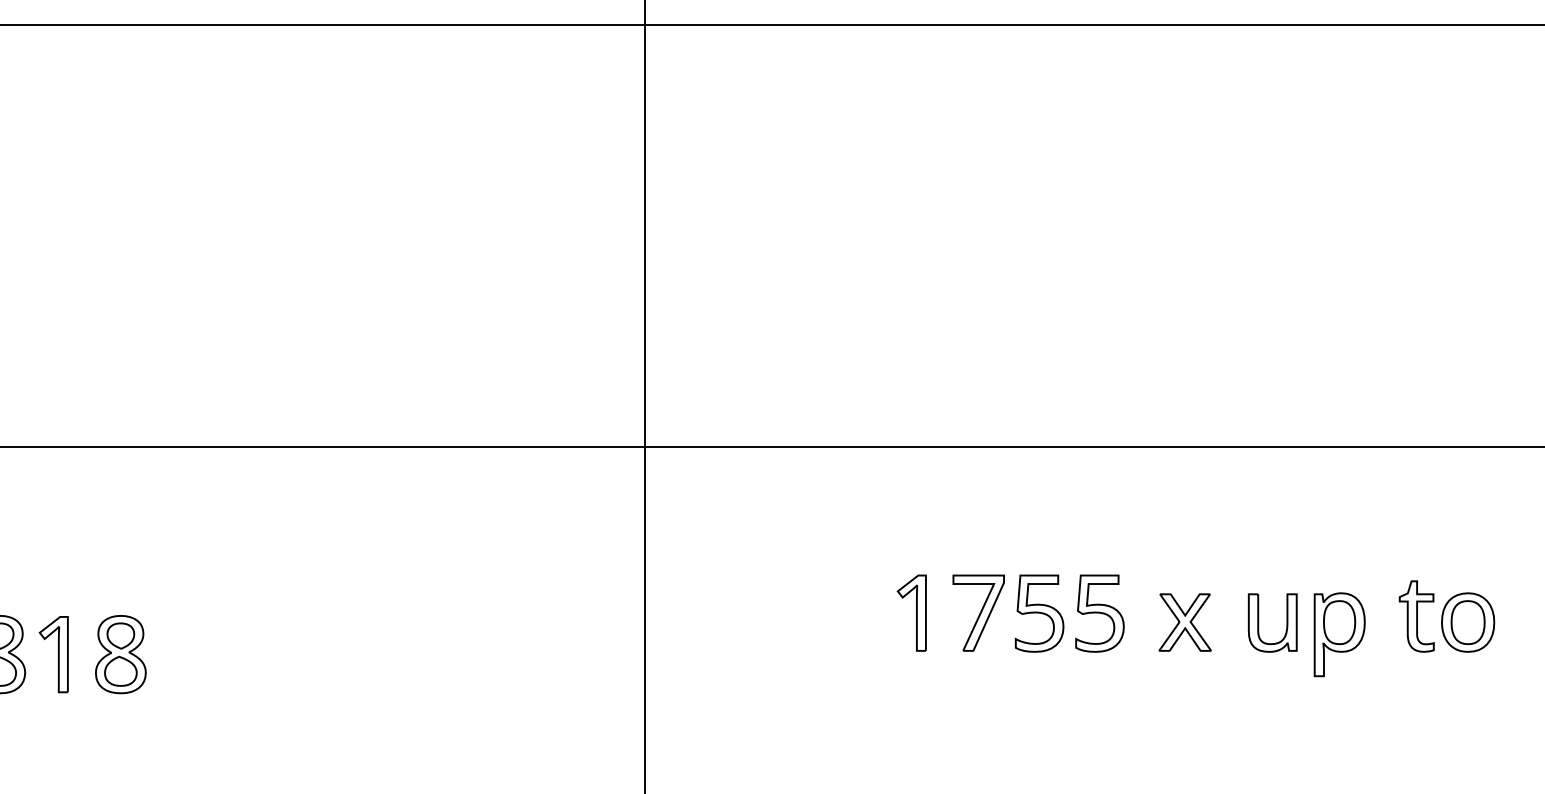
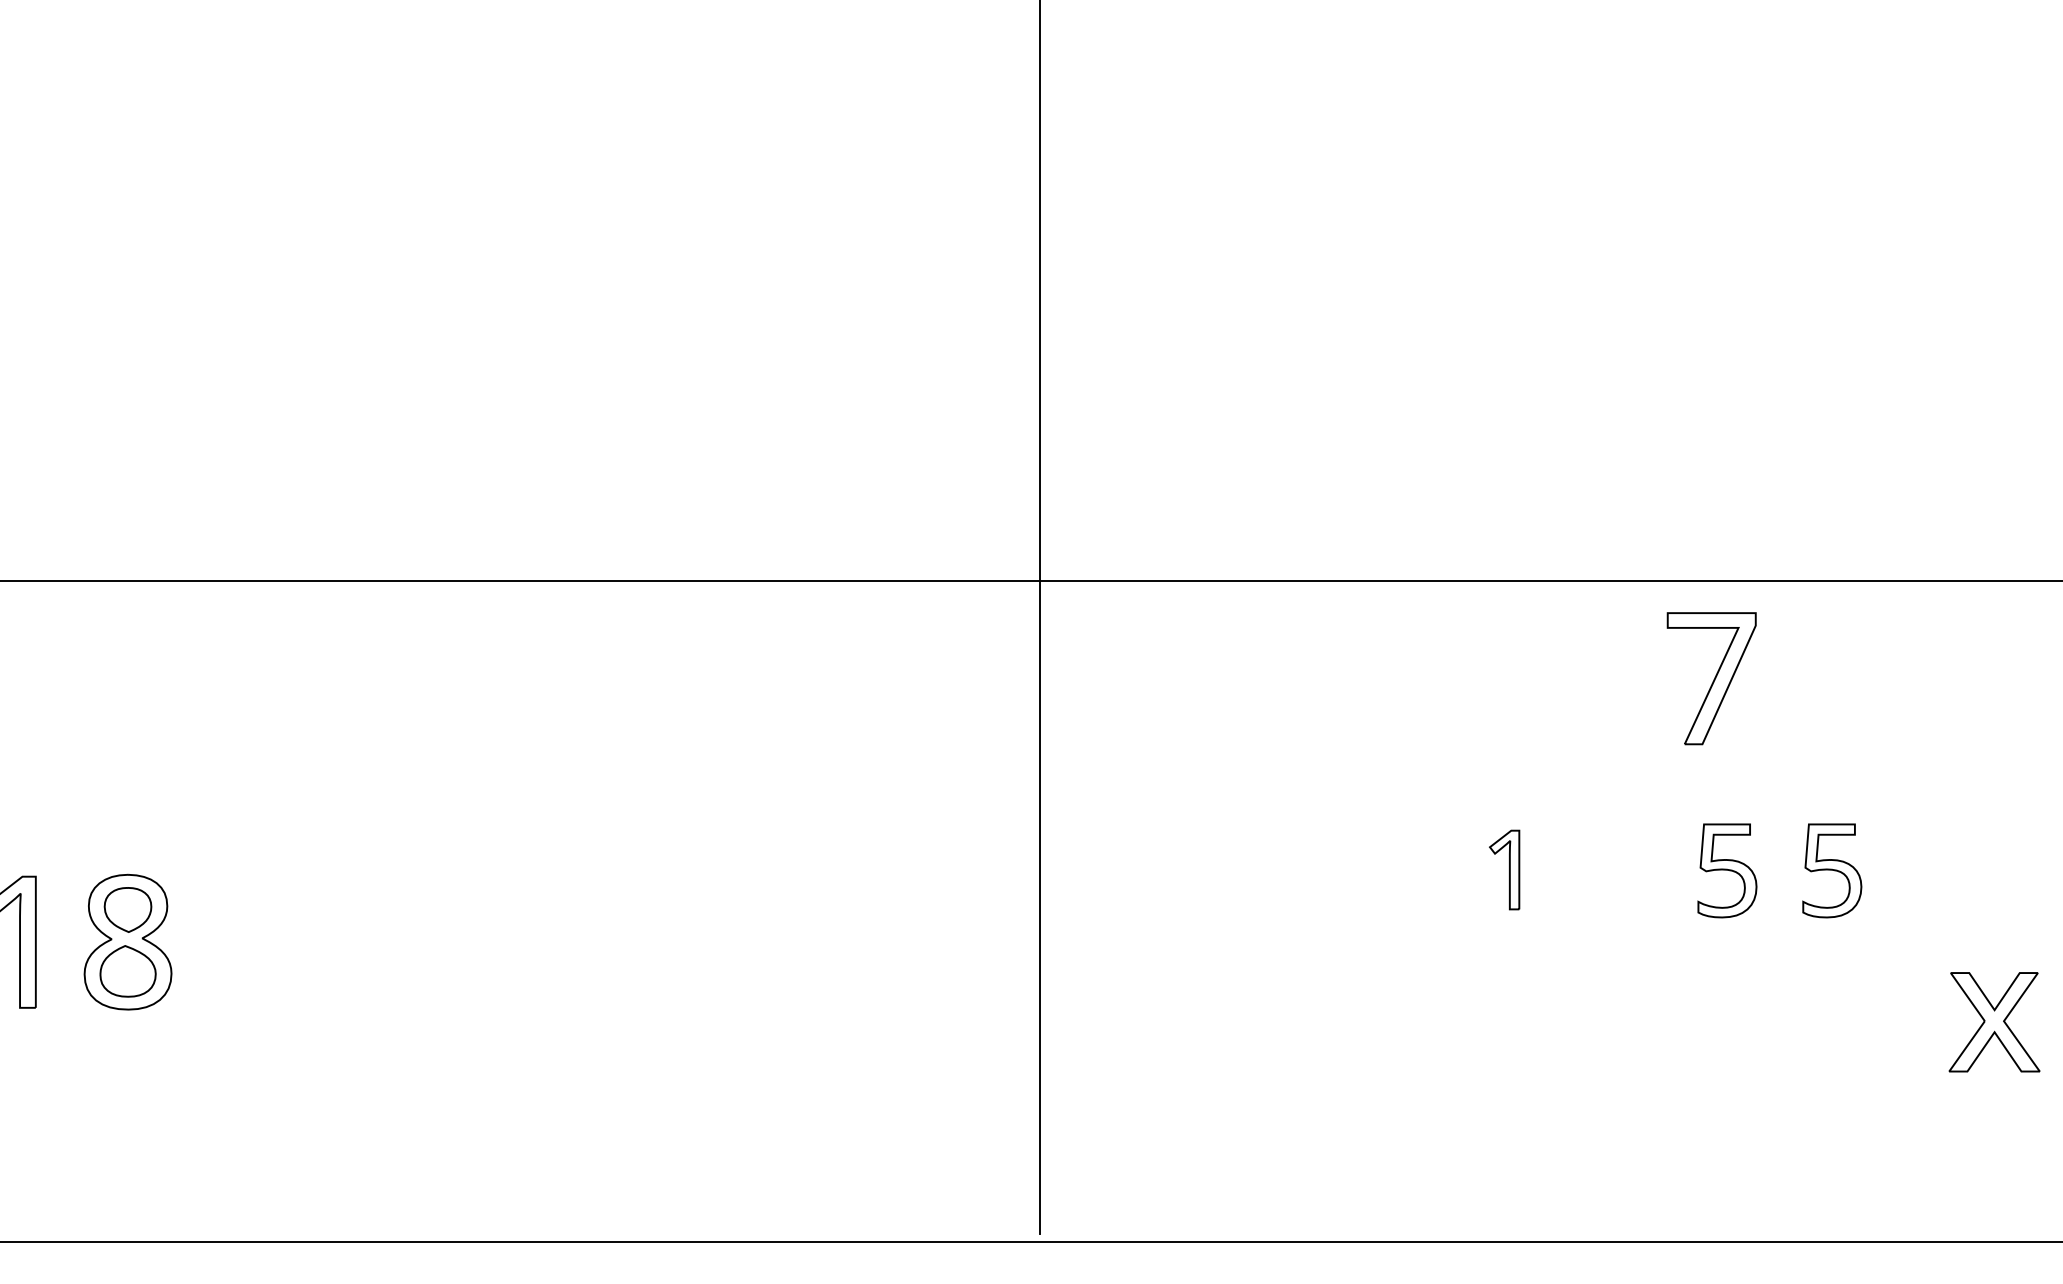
part: (911, 612) -> (1504, 868), size x0.6
part: (978, 612) -> (1711, 677), moved
part: (1039, 613) -> (1727, 870), size x0.7
part: (1099, 613) -> (1831, 870), size x0.7
part: (1184, 622) -> (1993, 1022), moved

